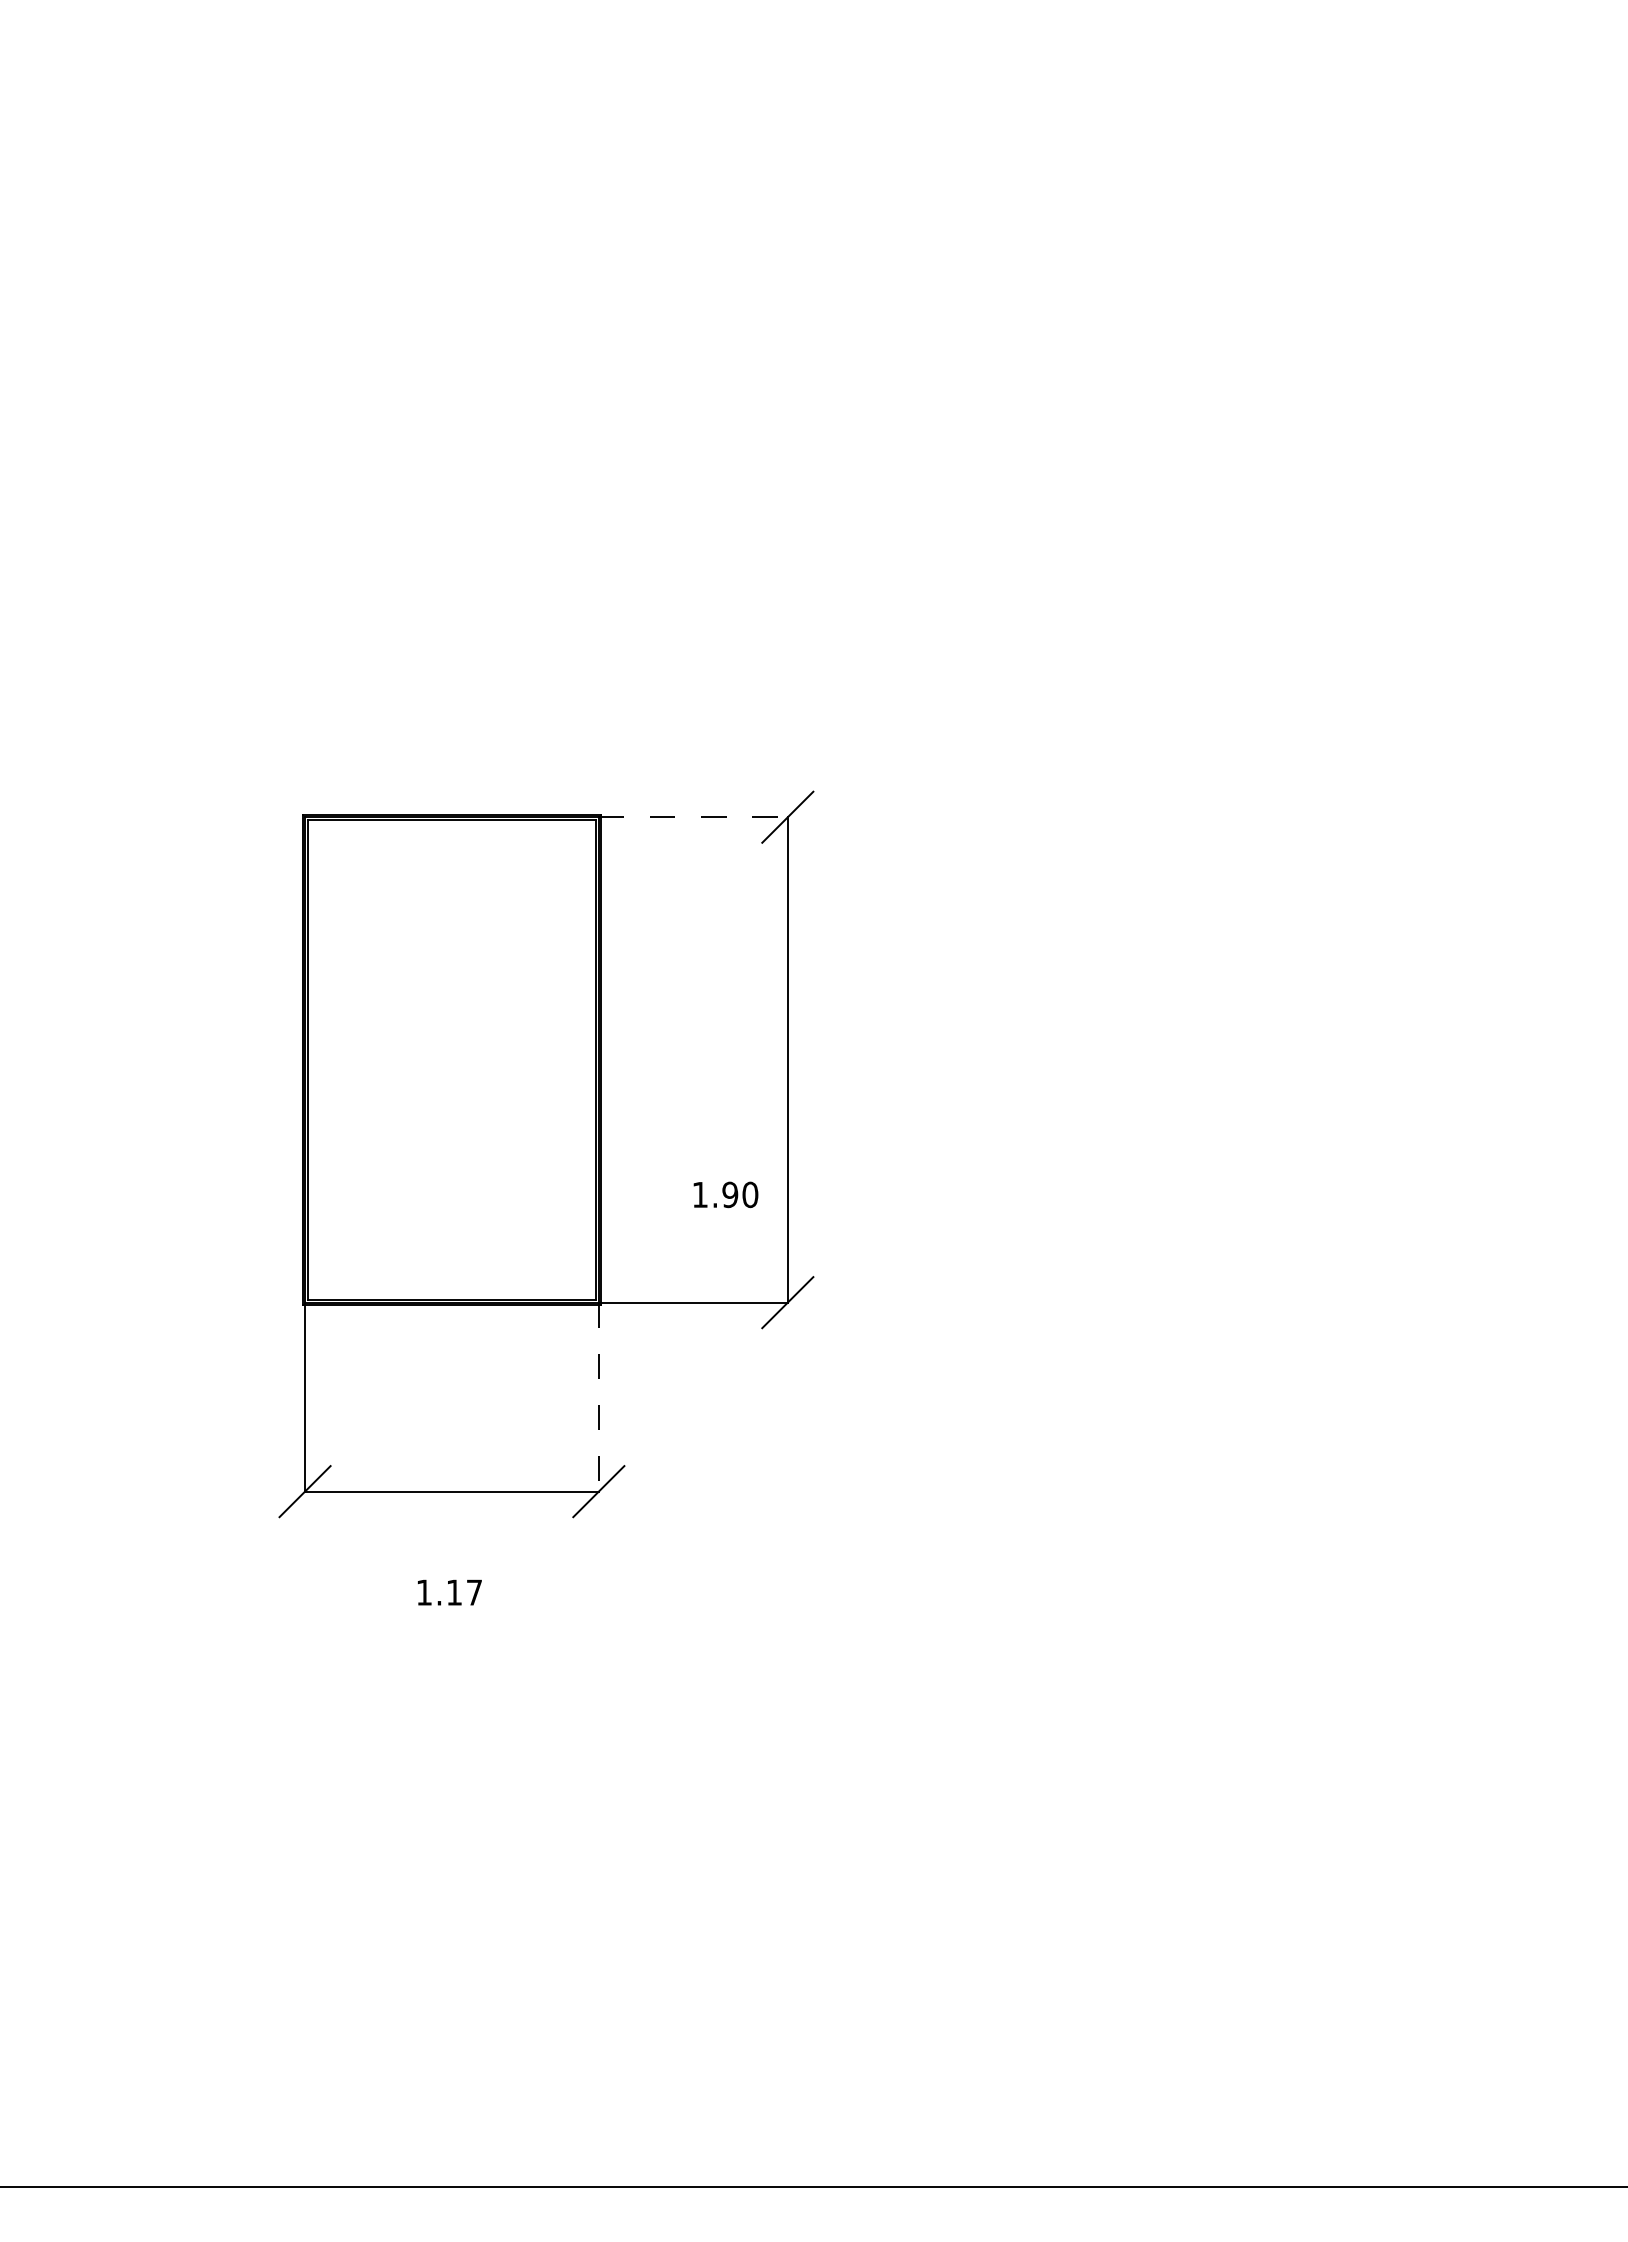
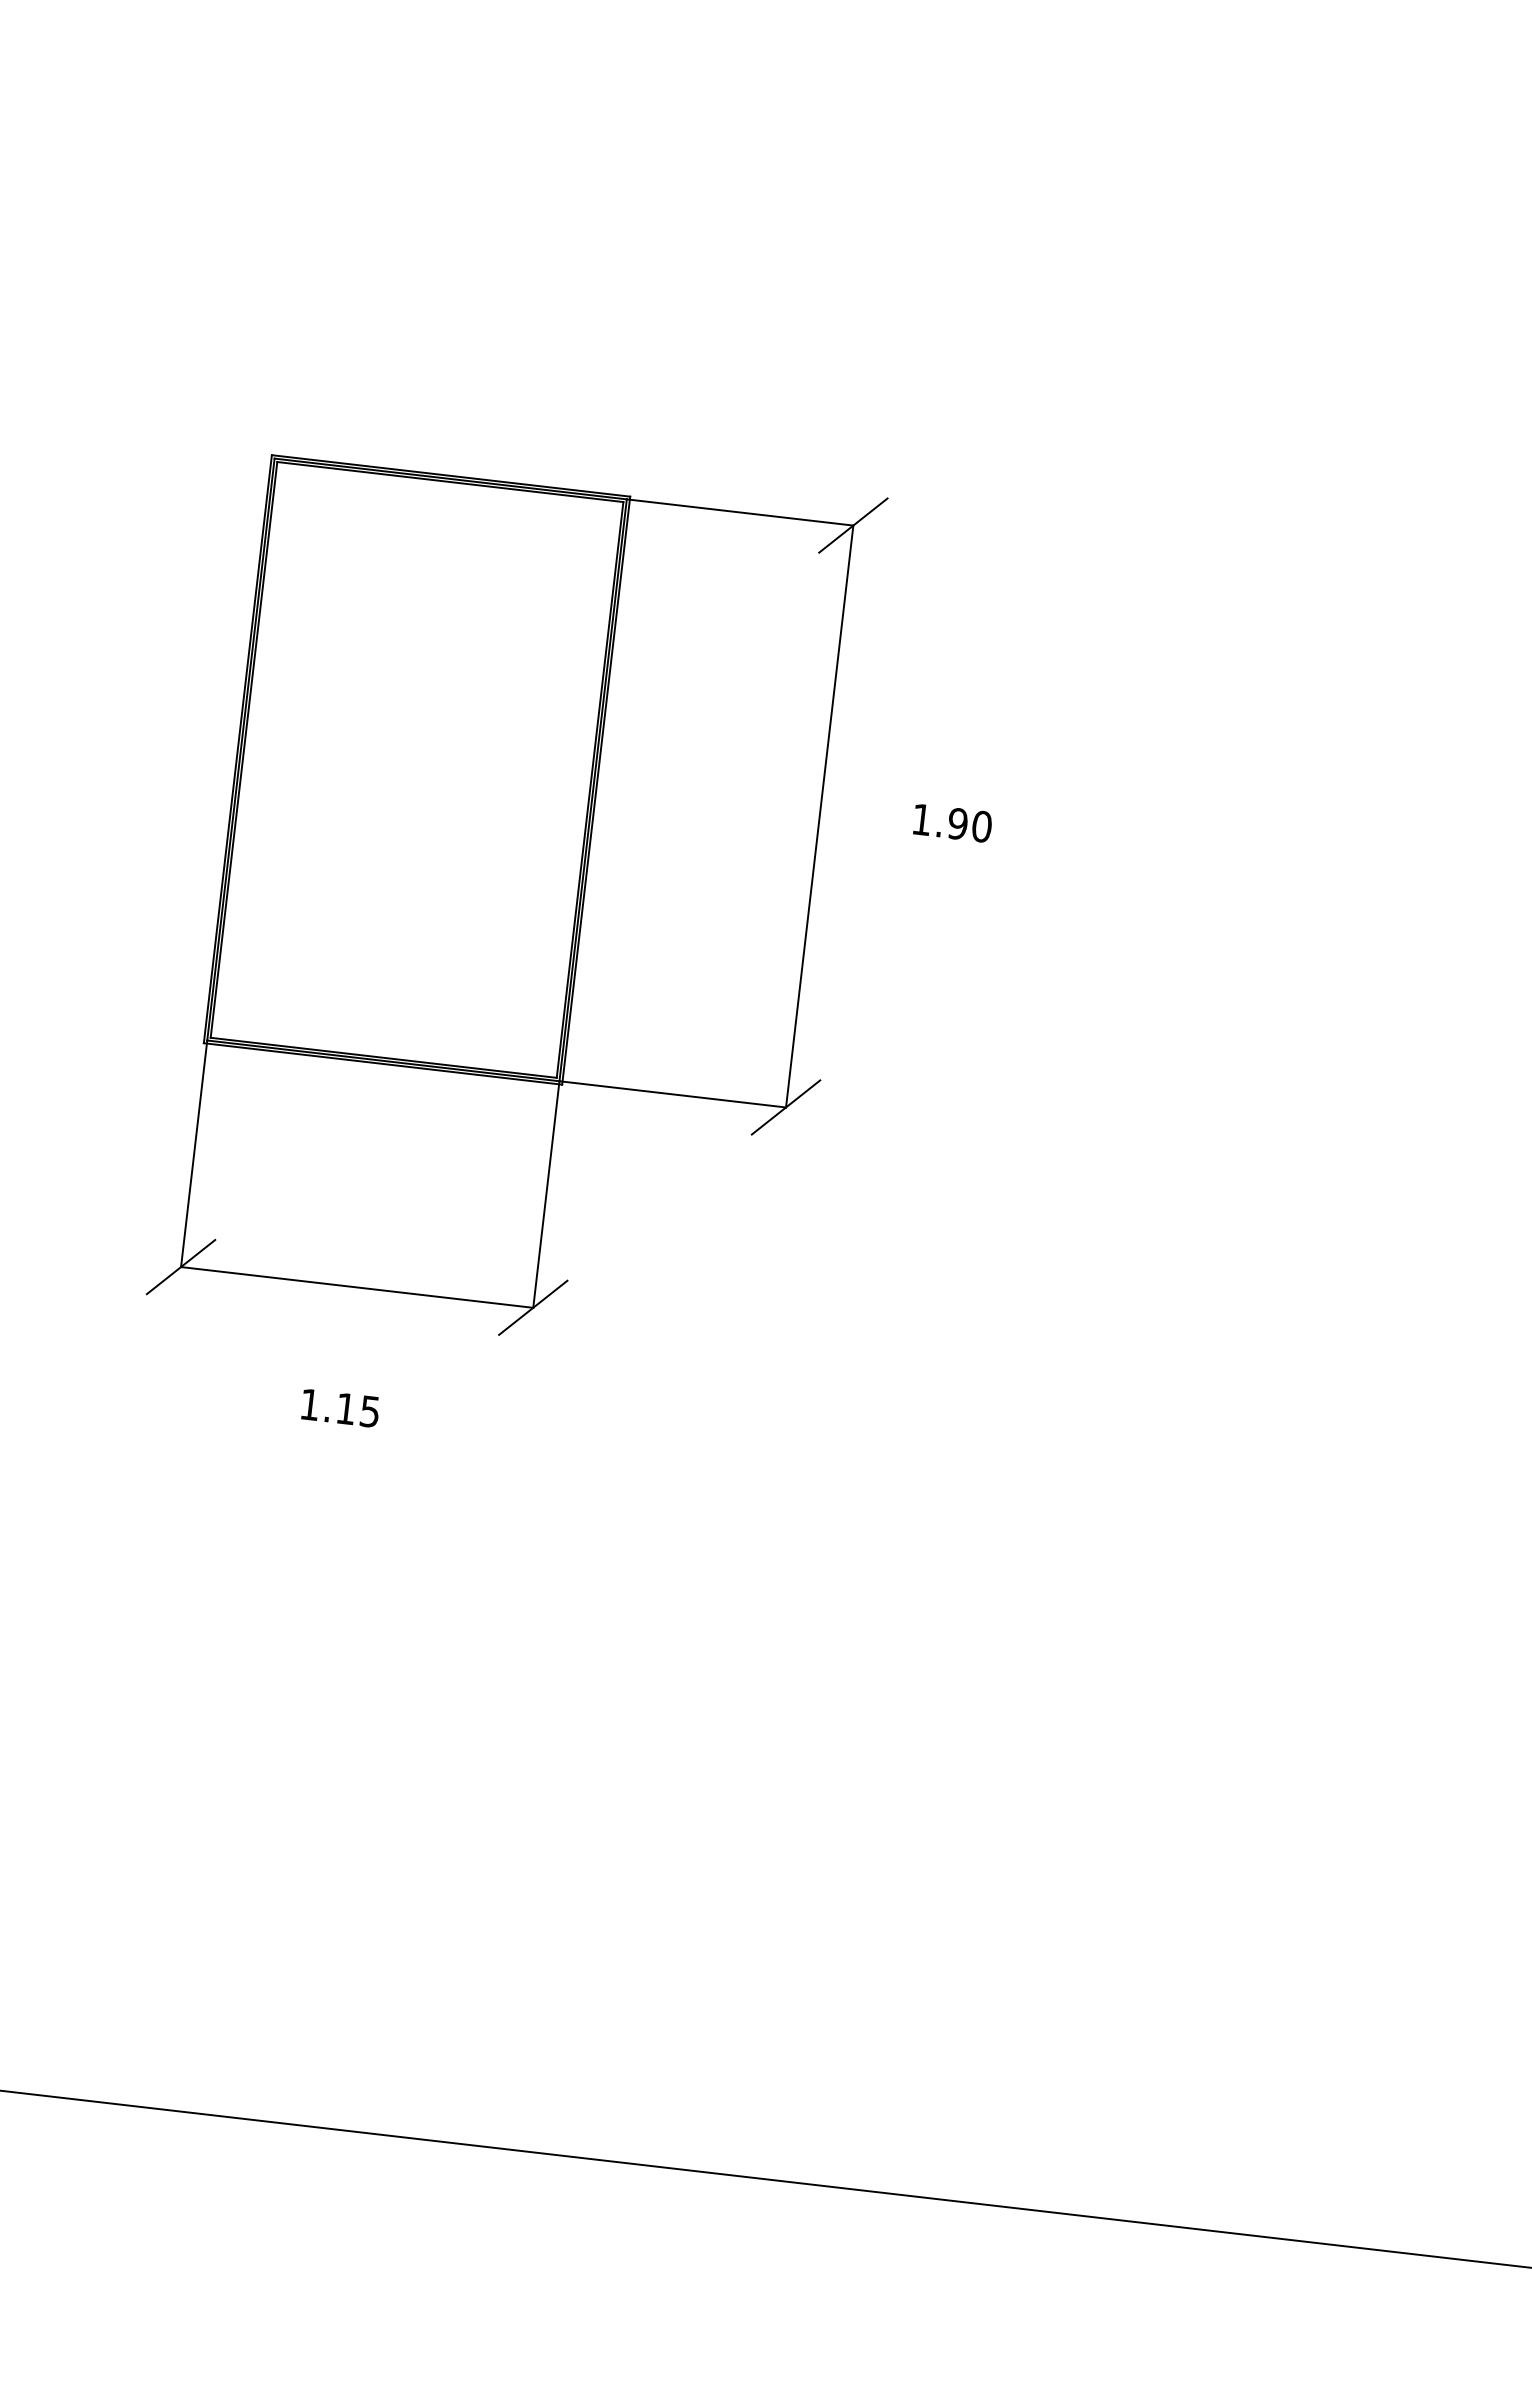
line: (693, 817) -> (740, 512), dashed -> solid
text: (725, 1194) -> (952, 822), moved
line: (598, 1397) -> (545, 1194), dashed -> solid
text: (474, 1592) -> (370, 1411), 1.17 -> 1.15

